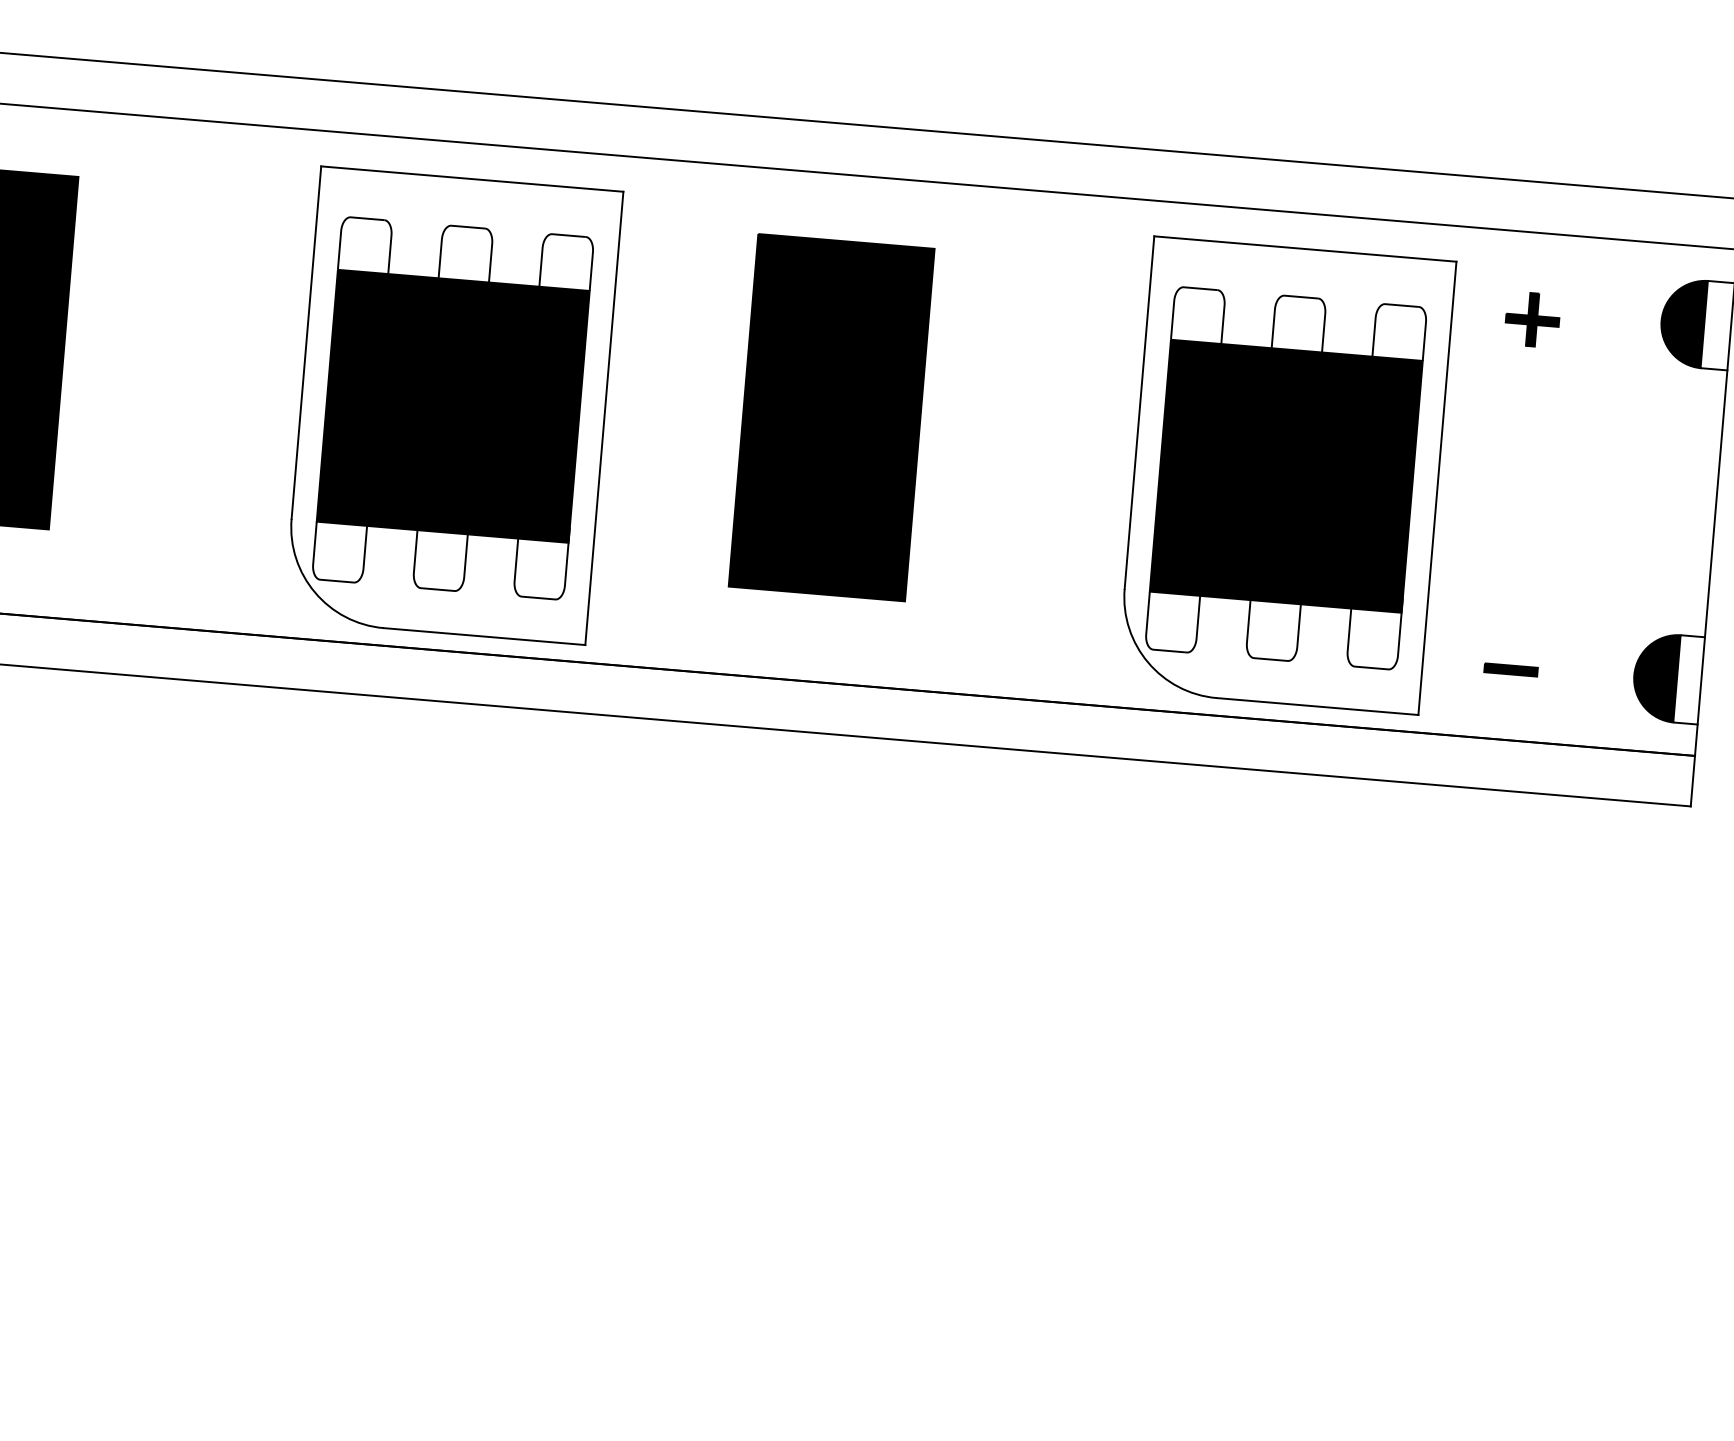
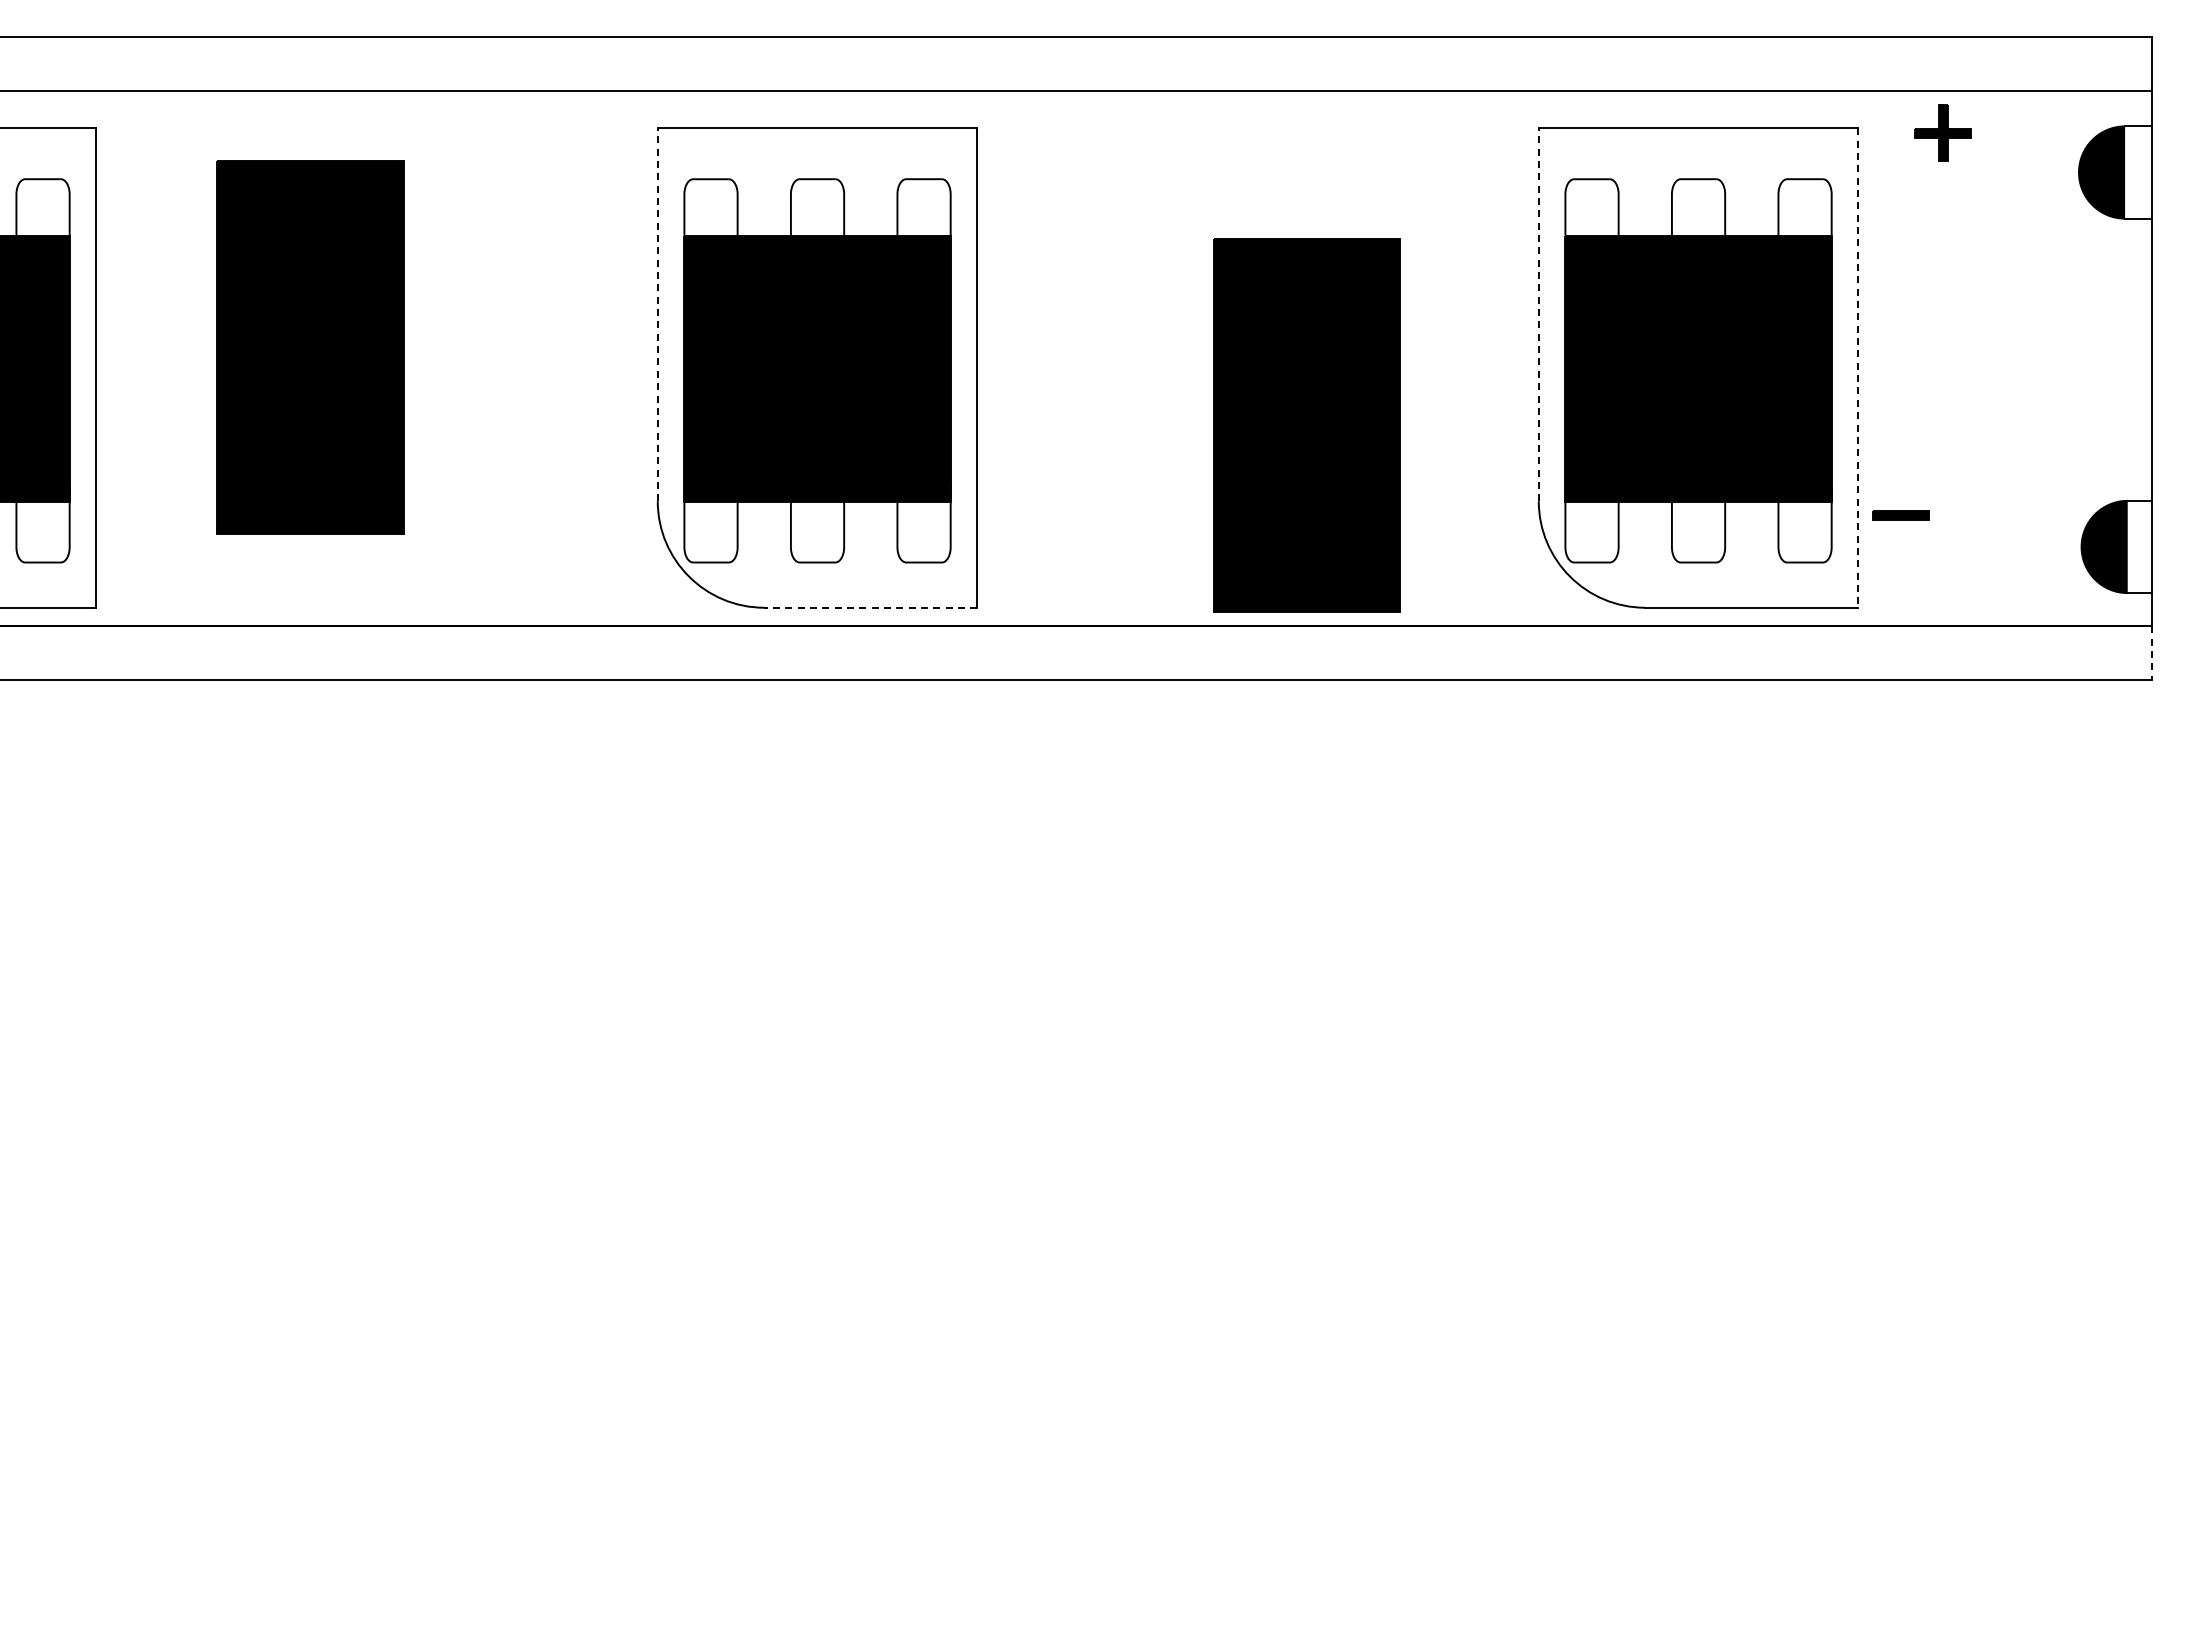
part: (1531, 319) -> (1942, 132), moved
line: (306, 342) -> (657, 314), solid -> dashed
line: (1139, 412) -> (1538, 314), solid -> dashed
part: (831, 417) -> (1306, 425), moved
line: (1437, 488) -> (1858, 368), solid -> dashed
line: (484, 636) -> (870, 607), solid -> dashed
part: (1510, 670) -> (1900, 515), moved
line: (1692, 781) -> (2152, 653), solid -> dashed

